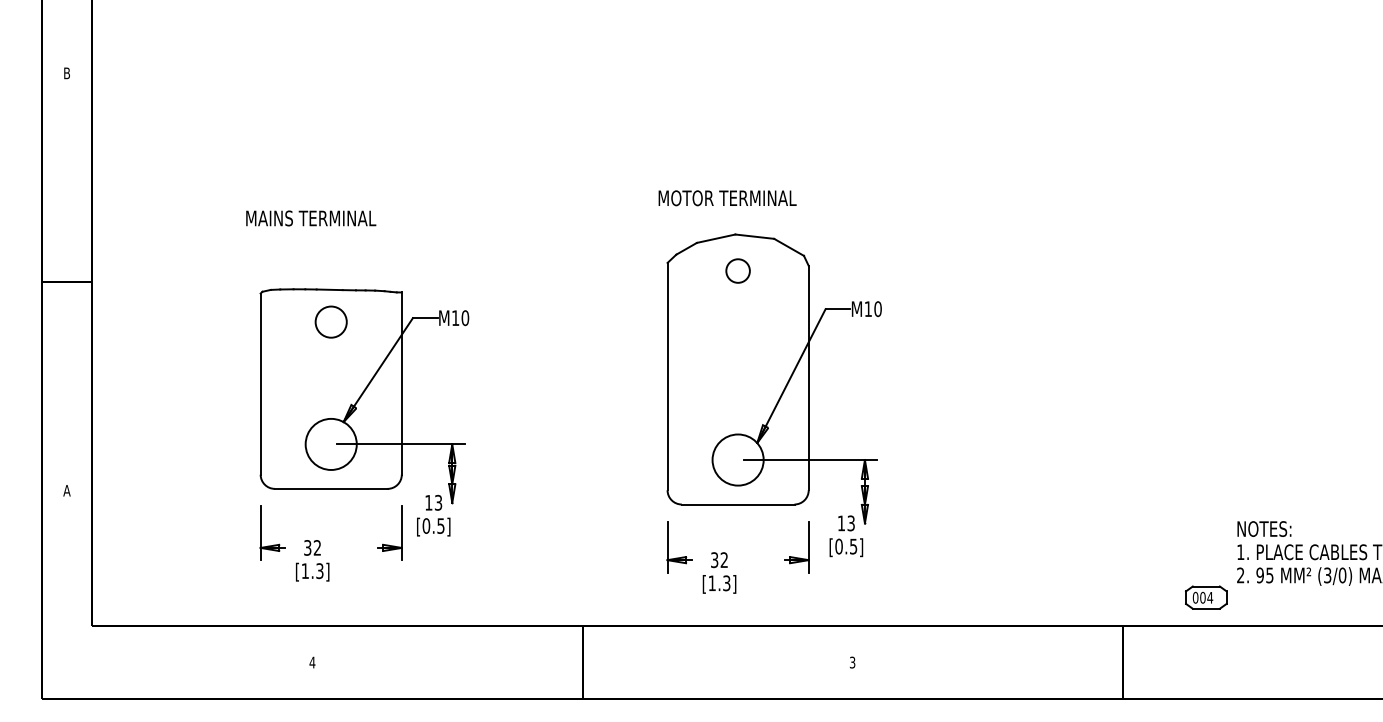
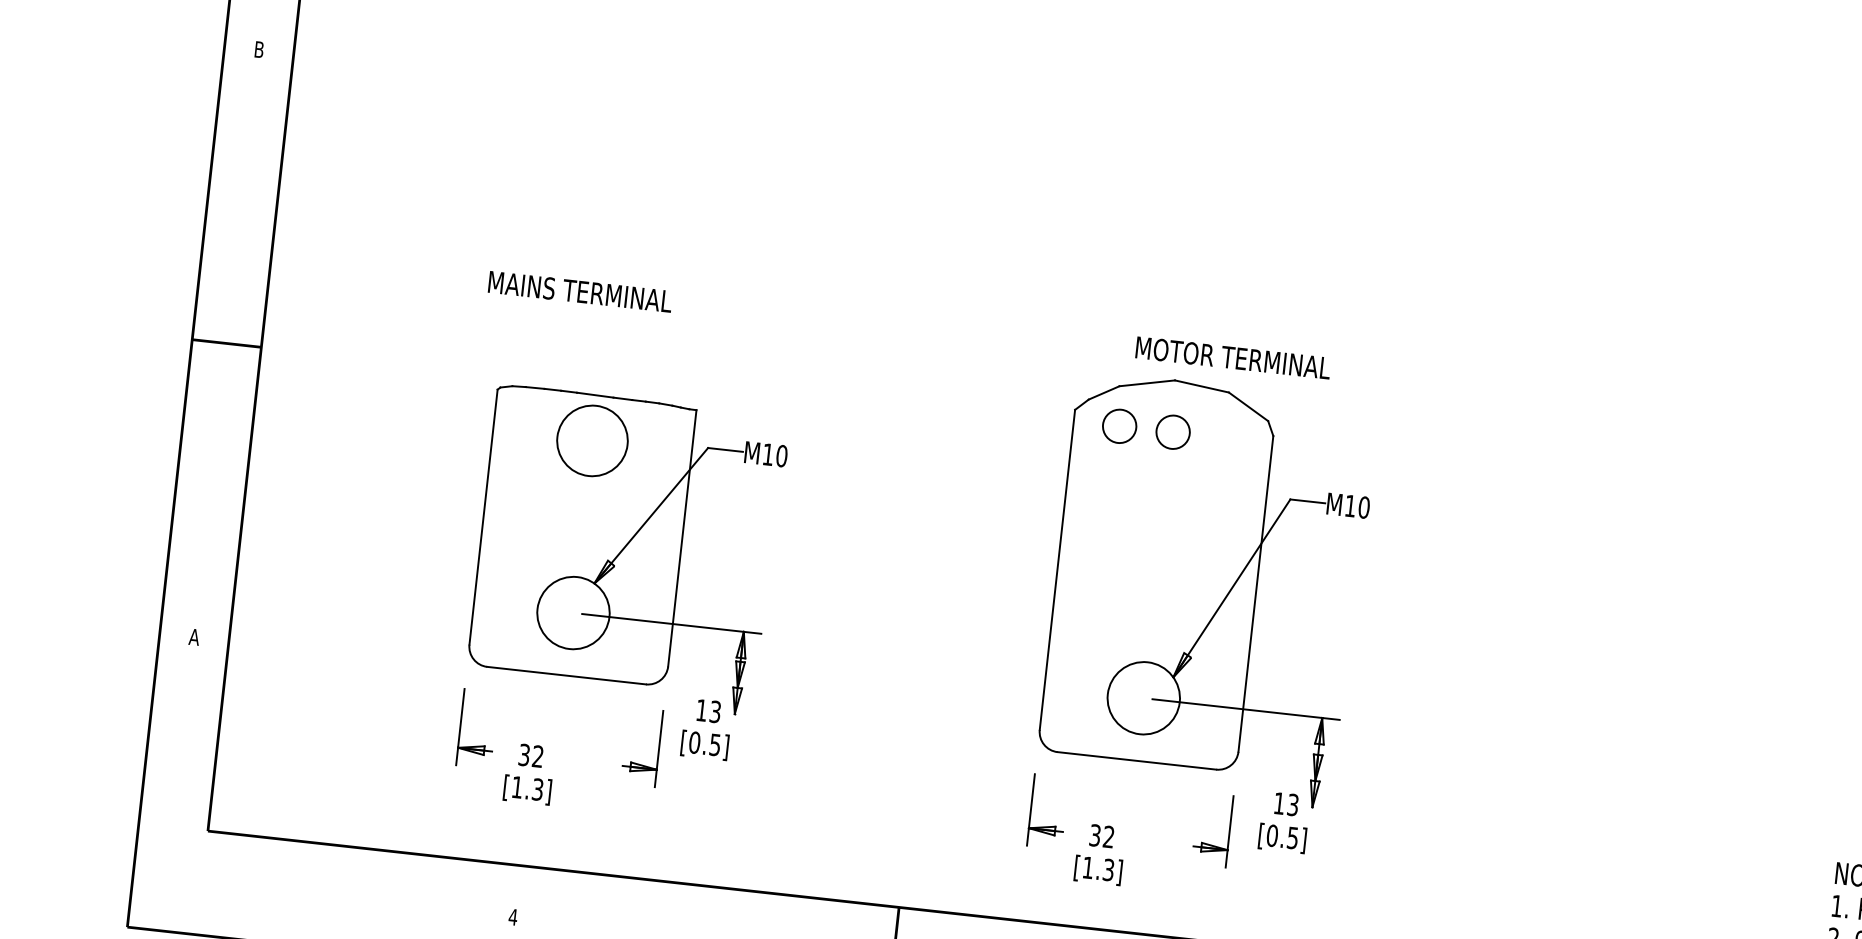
text: (727, 198) -> (1233, 358), moved
circle: (699, 270) -> (1118, 425), added
circle: (330, 321) -> (591, 439), size x1.6

